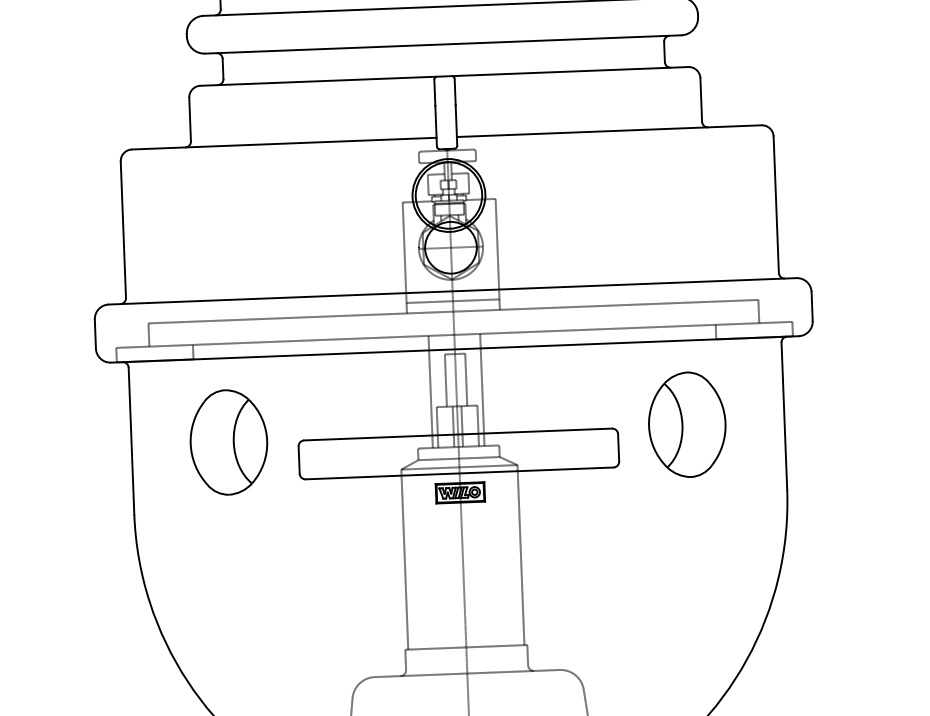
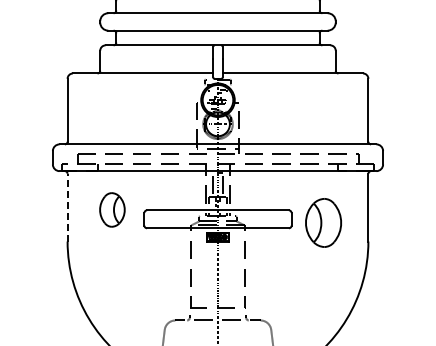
part: (687, 423) -> (323, 222), moved
line: (131, 440) -> (67, 207), solid -> dashed
part: (229, 441) -> (112, 209), size x0.7

